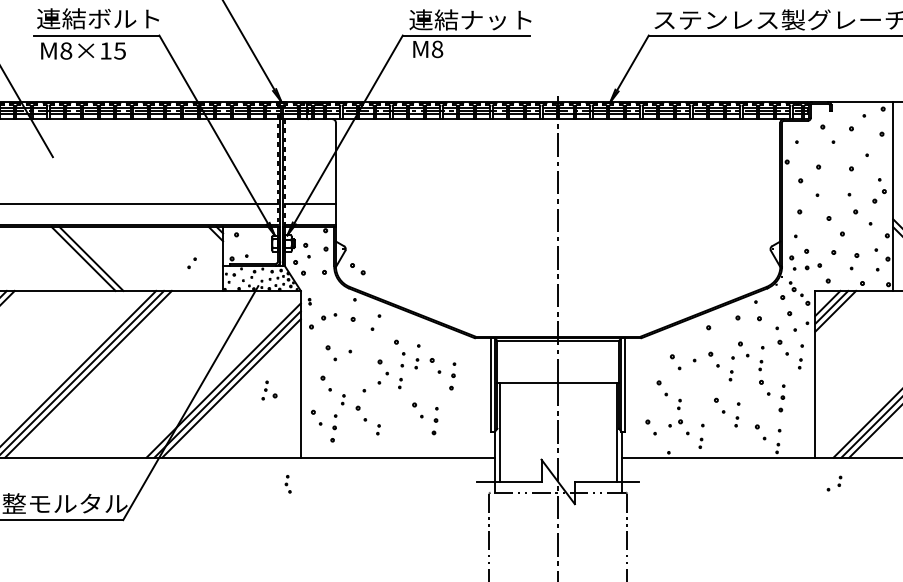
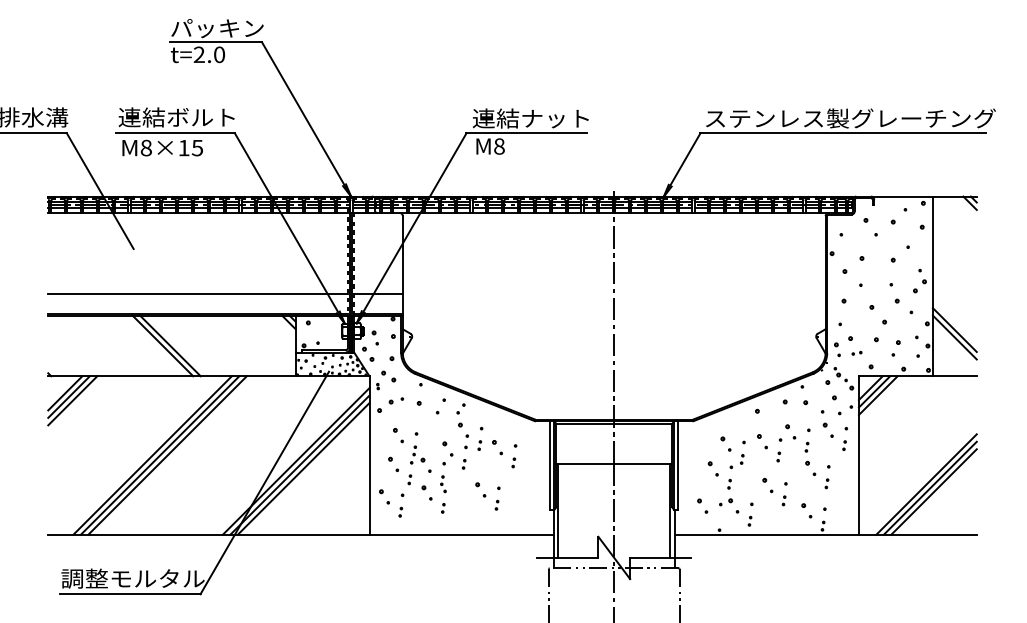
part: (191, 262) -> (460, 408), moved
part: (812, 266) -> (856, 353), size x0.62
part: (357, 269) -> (388, 376), moved
part: (452, 381) -> (513, 462), size x0.62
part: (269, 389) -> (417, 454), moved
part: (781, 403) -> (826, 483), size x0.62
part: (434, 425) -> (496, 504), size x0.62
part: (333, 433) -> (400, 511), size x0.62
part: (833, 483) -> (736, 461), moved
part: (288, 484) -> (443, 484), moved

